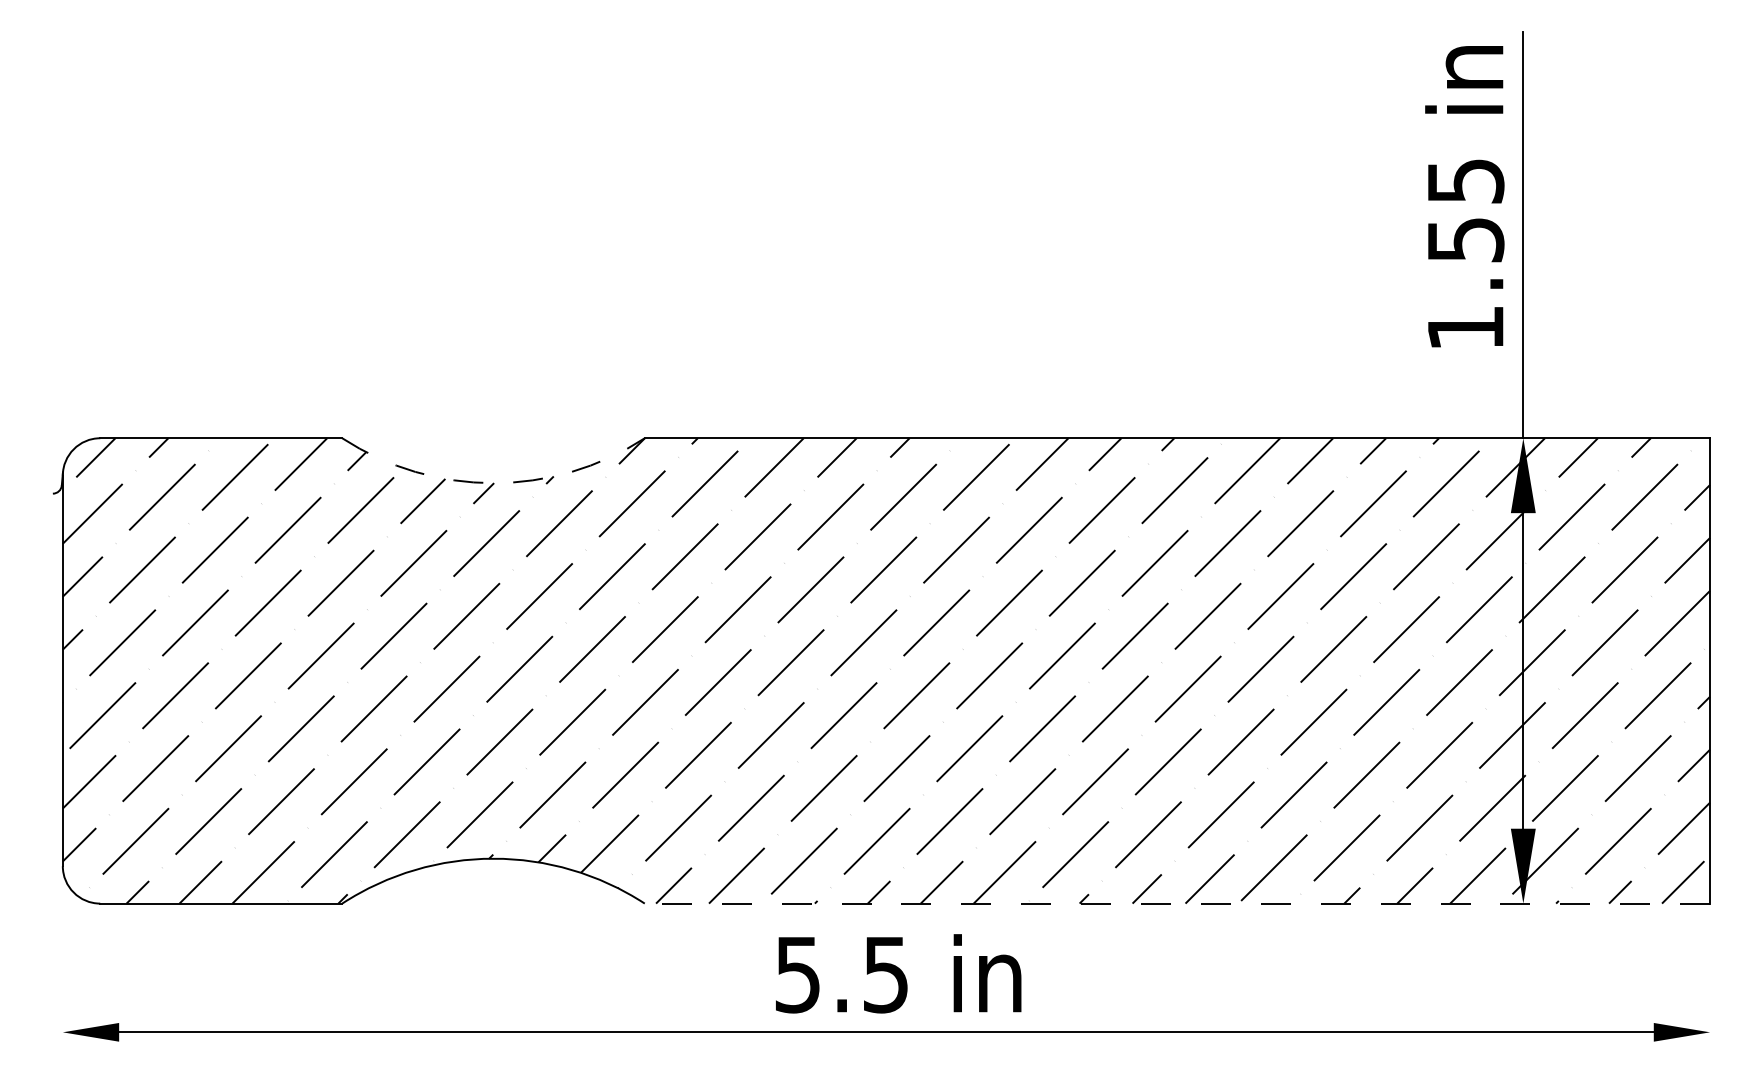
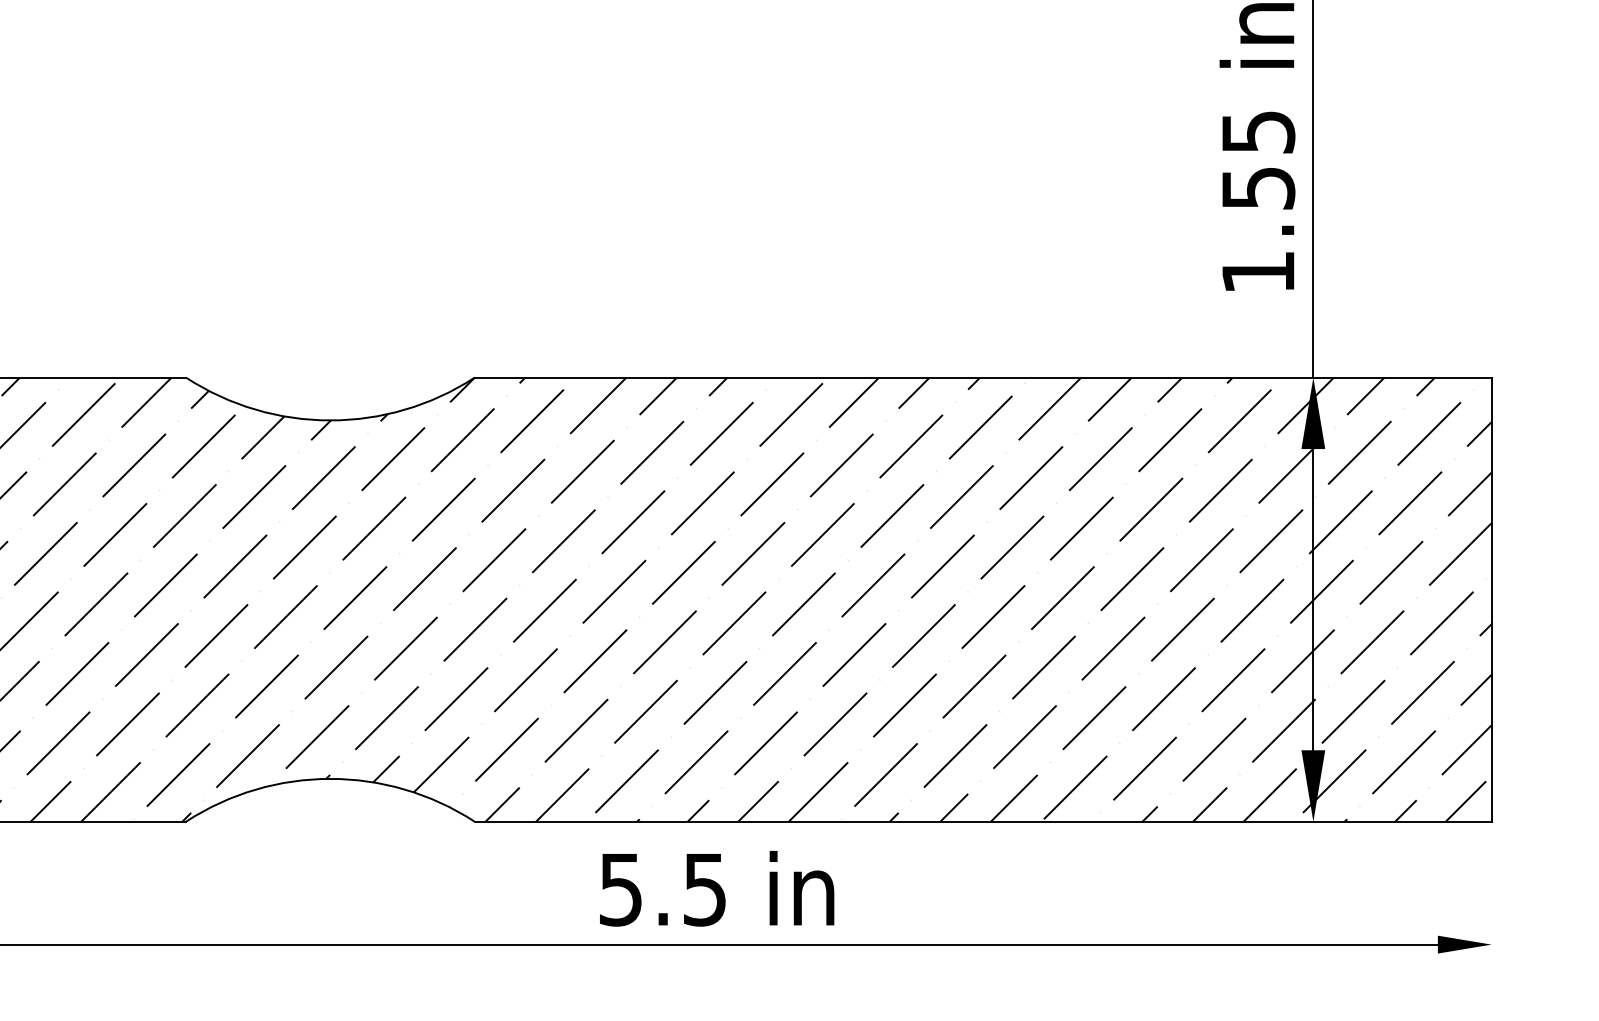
arc: (493, 483) -> (330, 420), dashed -> solid
line: (1177, 903) -> (983, 821), dashed -> solid

